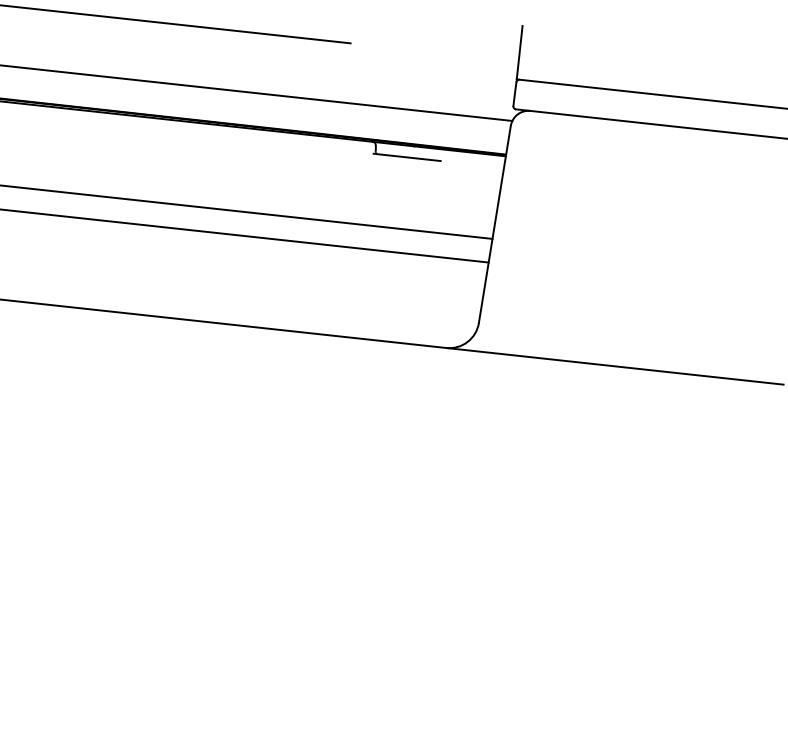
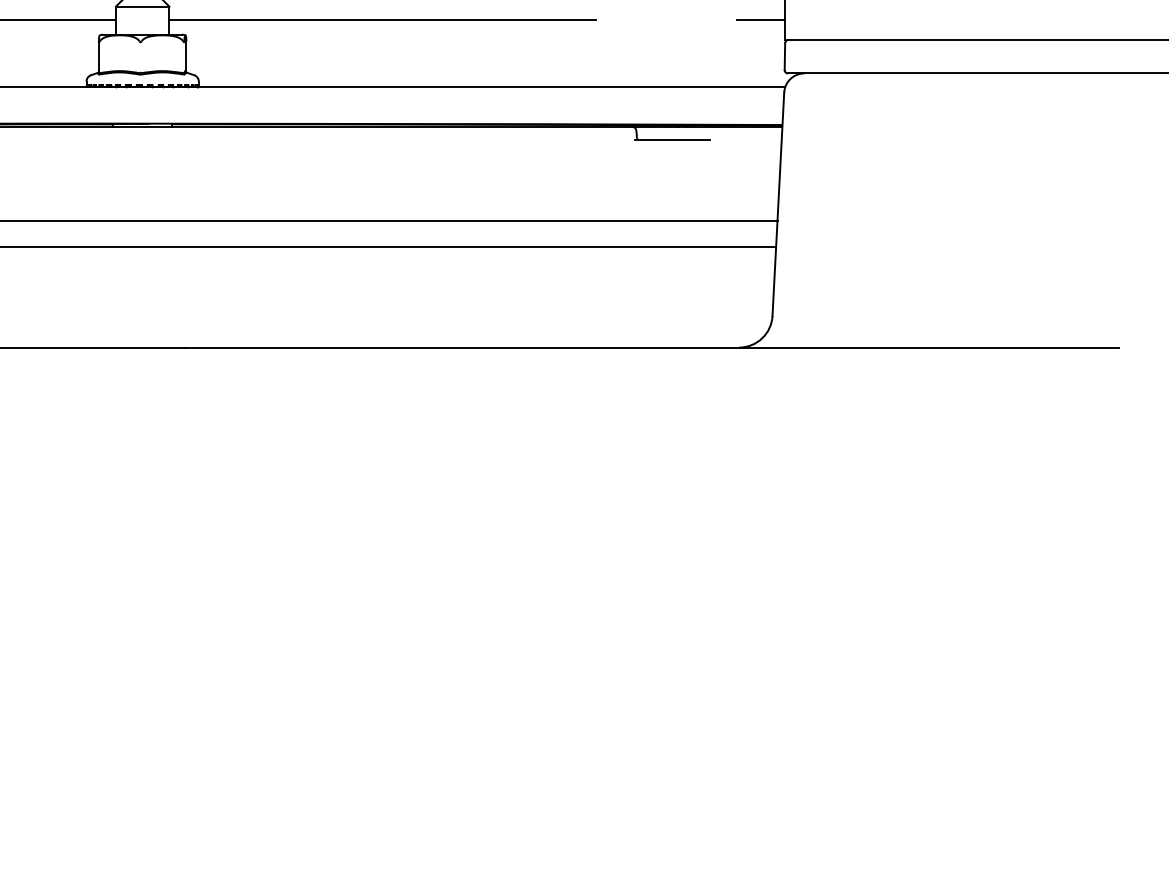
line: (496, 59) -> (760, 20), added

